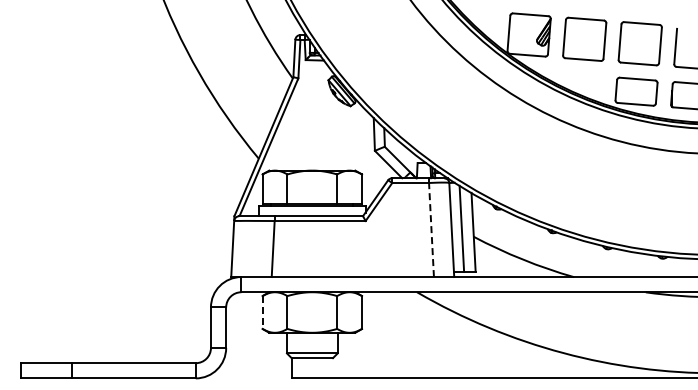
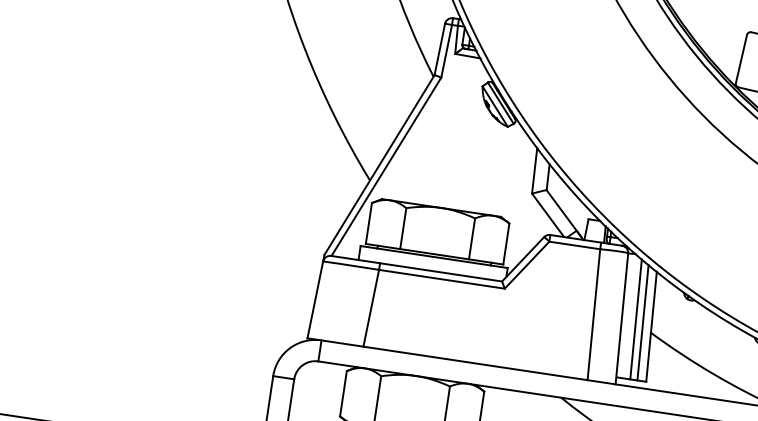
line: (431, 229) -> (594, 313), dashed -> solid
line: (466, 230) -> (642, 322), added
line: (262, 313) -> (343, 395), dashed -> solid

